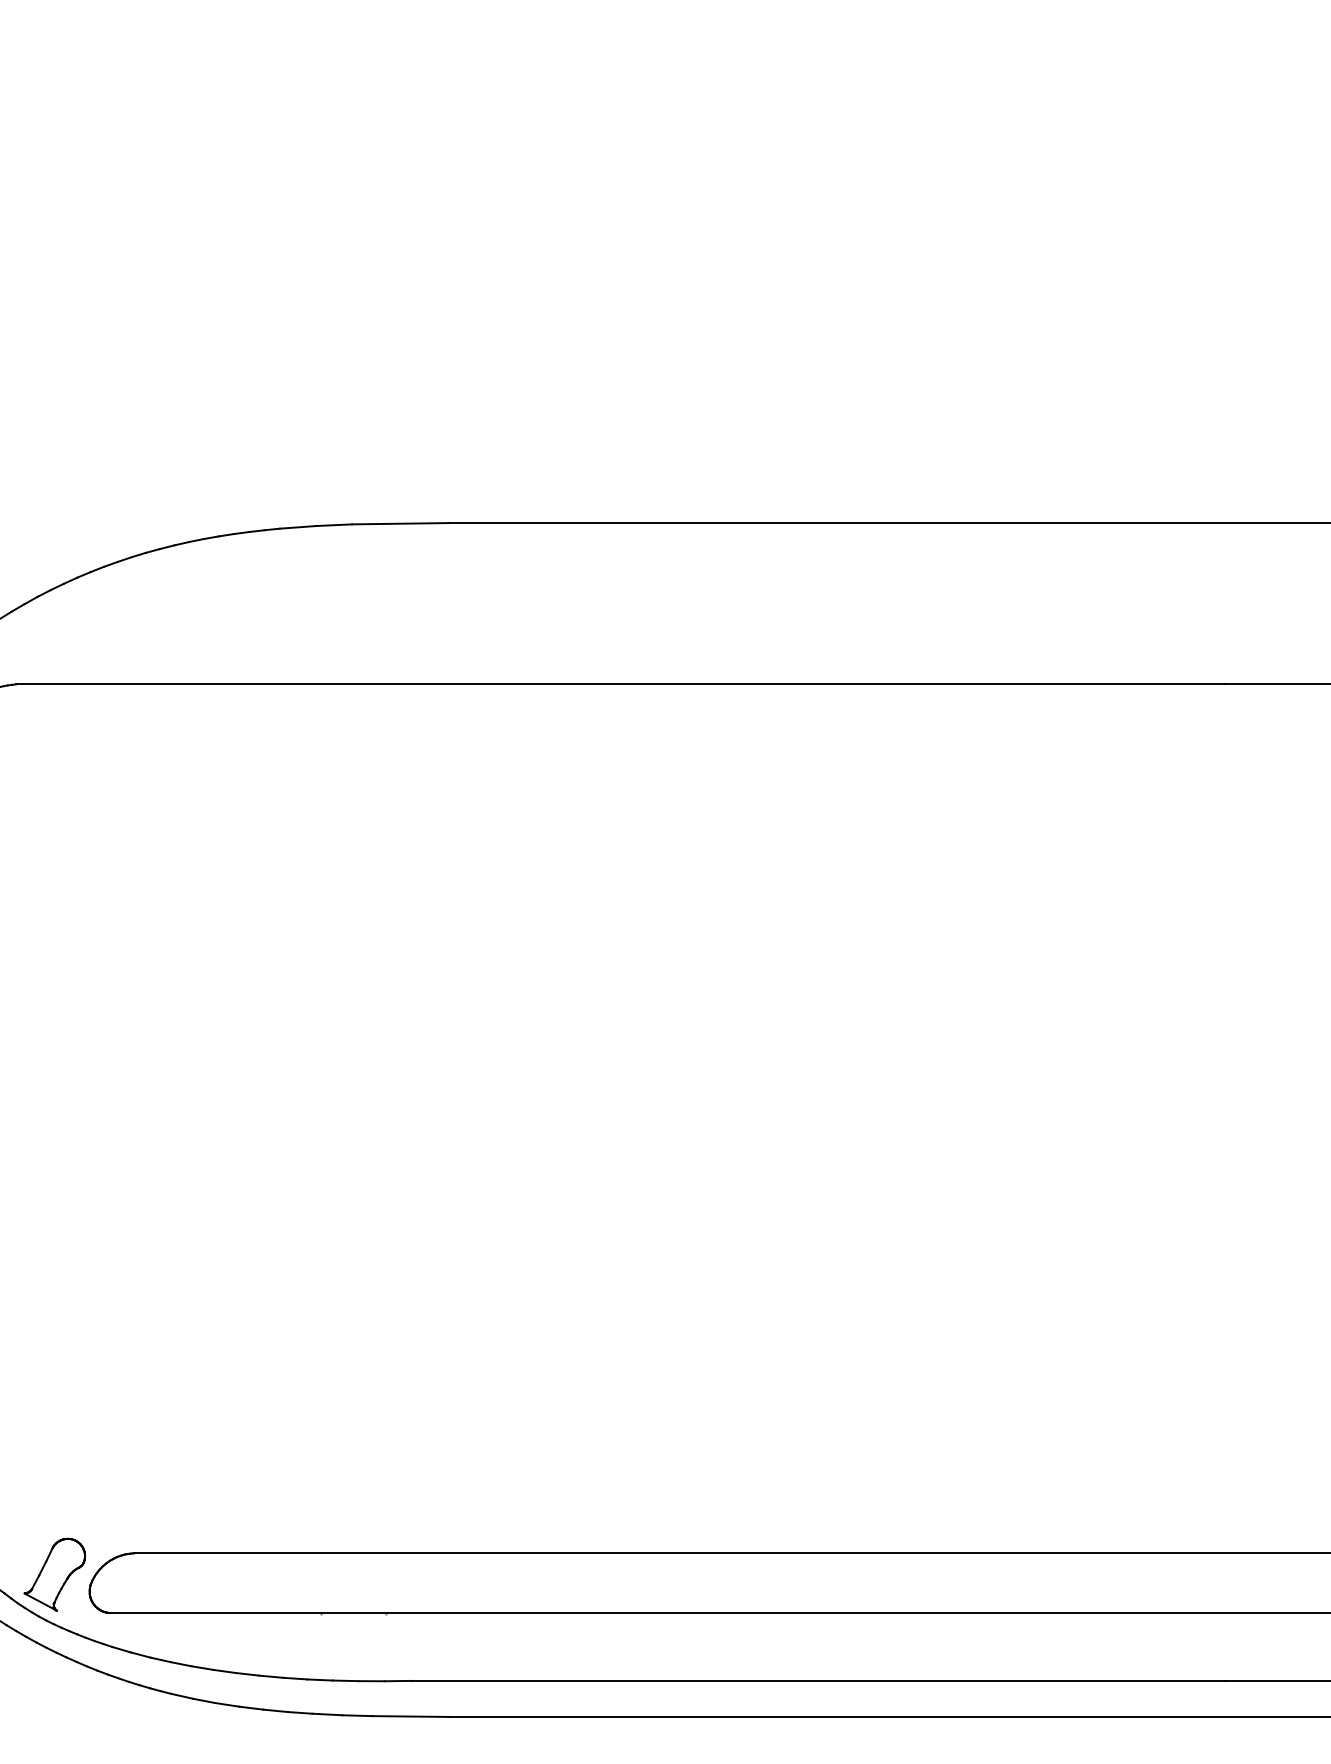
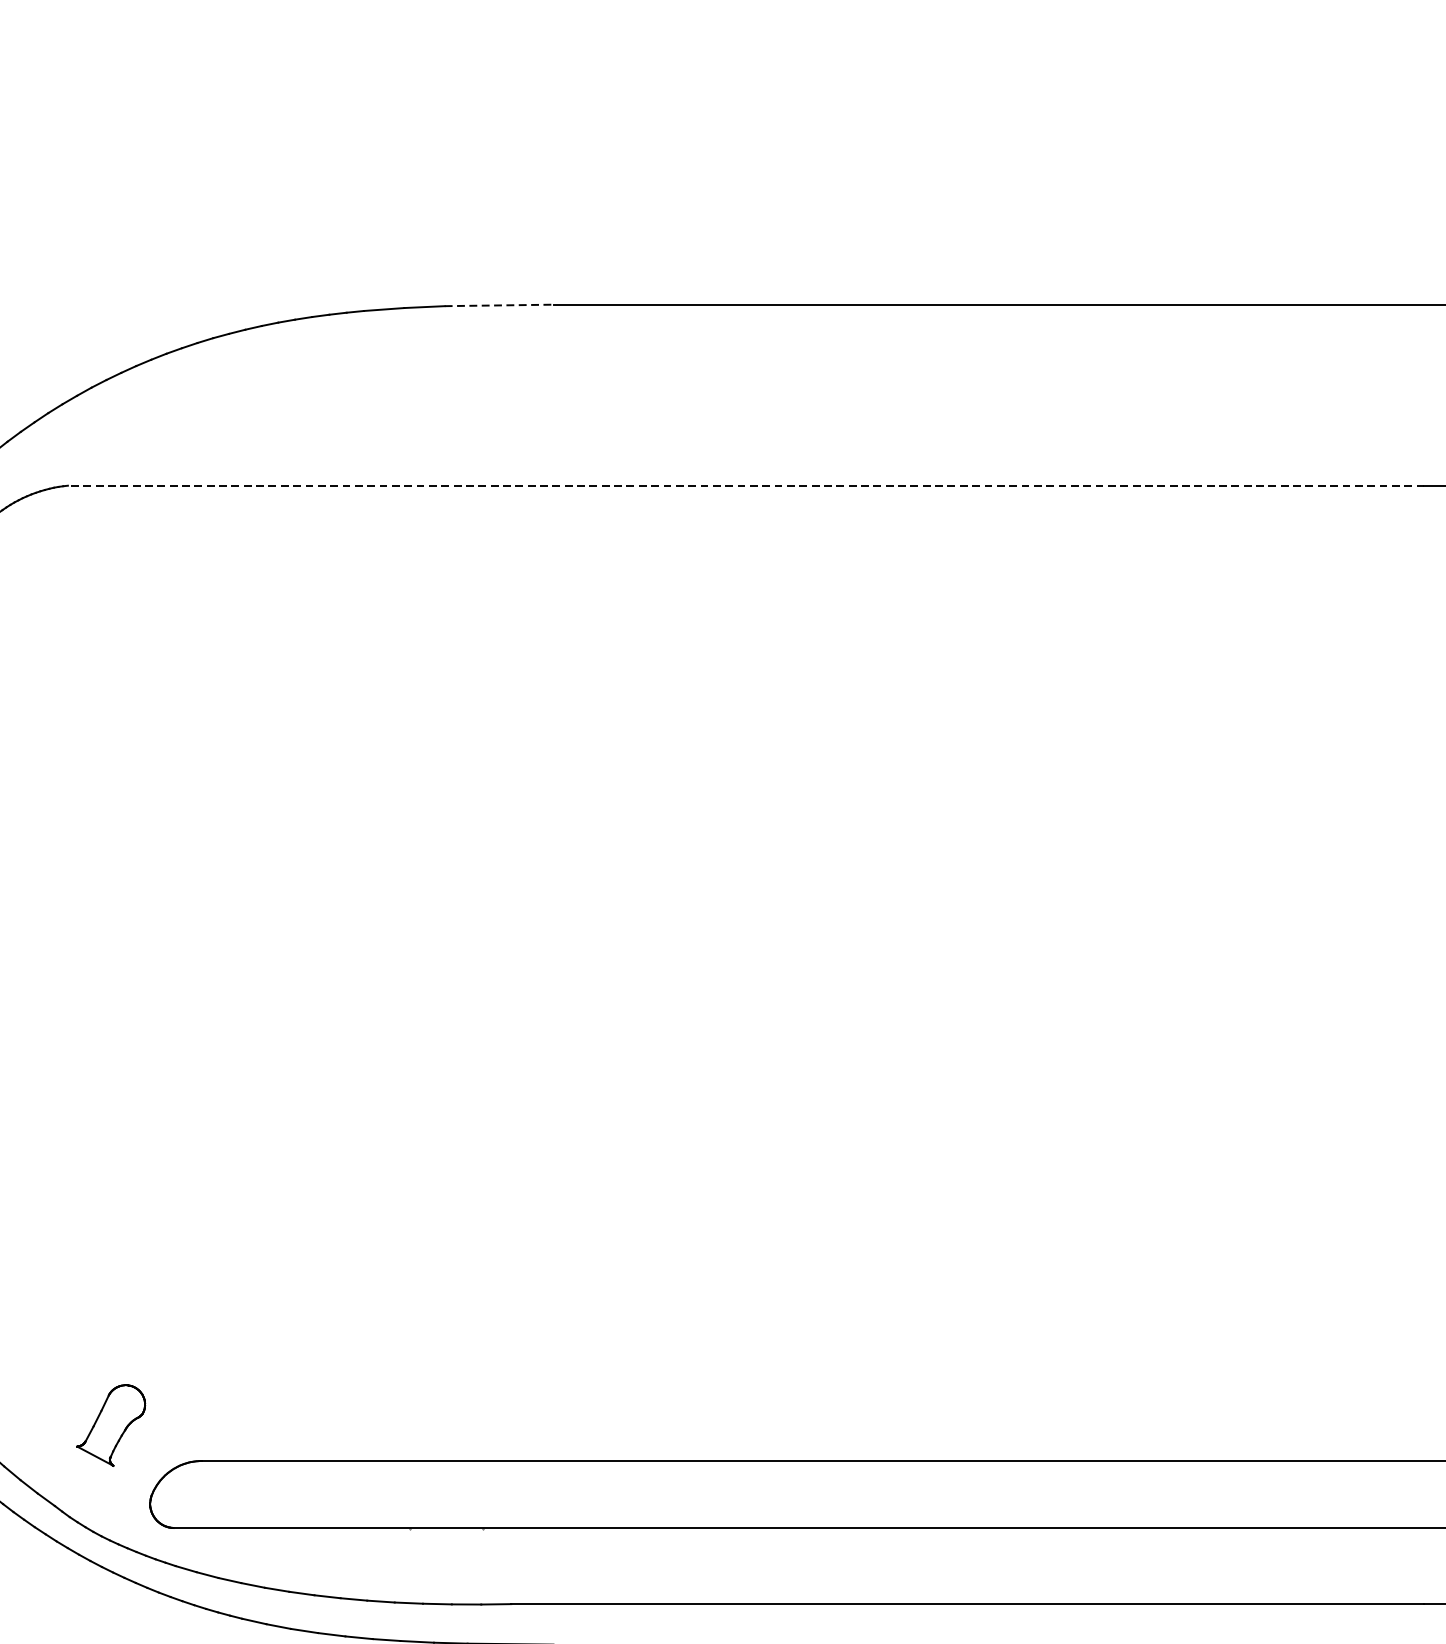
line: (400, 523) -> (499, 305), solid -> dashed
line: (620, 684) -> (746, 485), solid -> dashed
part: (54, 1574) -> (110, 1425), moved

